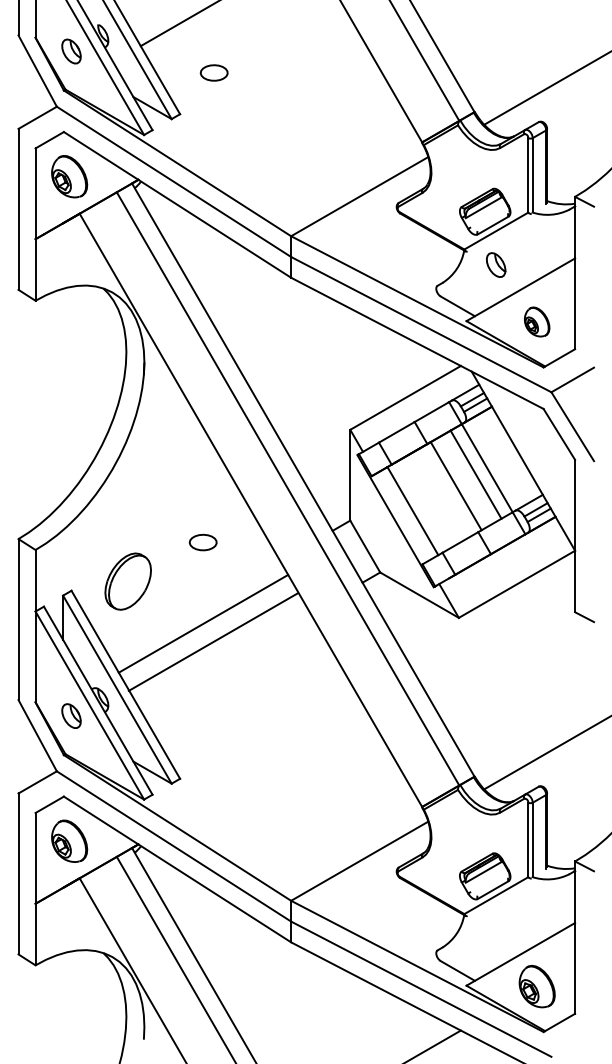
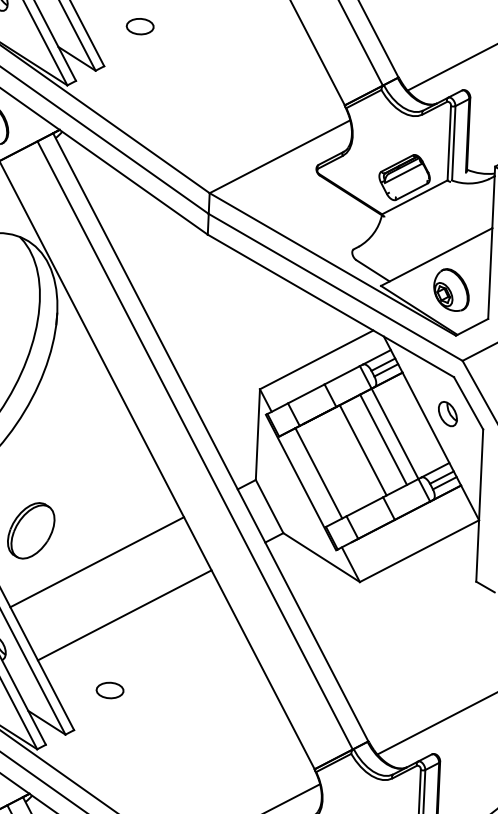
part: (496, 264) -> (448, 413), moved
part: (536, 321) -> (450, 289), size x1.43
part: (202, 542) -> (109, 690), moved
line: (203, 623) -> (124, 615), moved
line: (213, 641) -> (97, 561), moved

